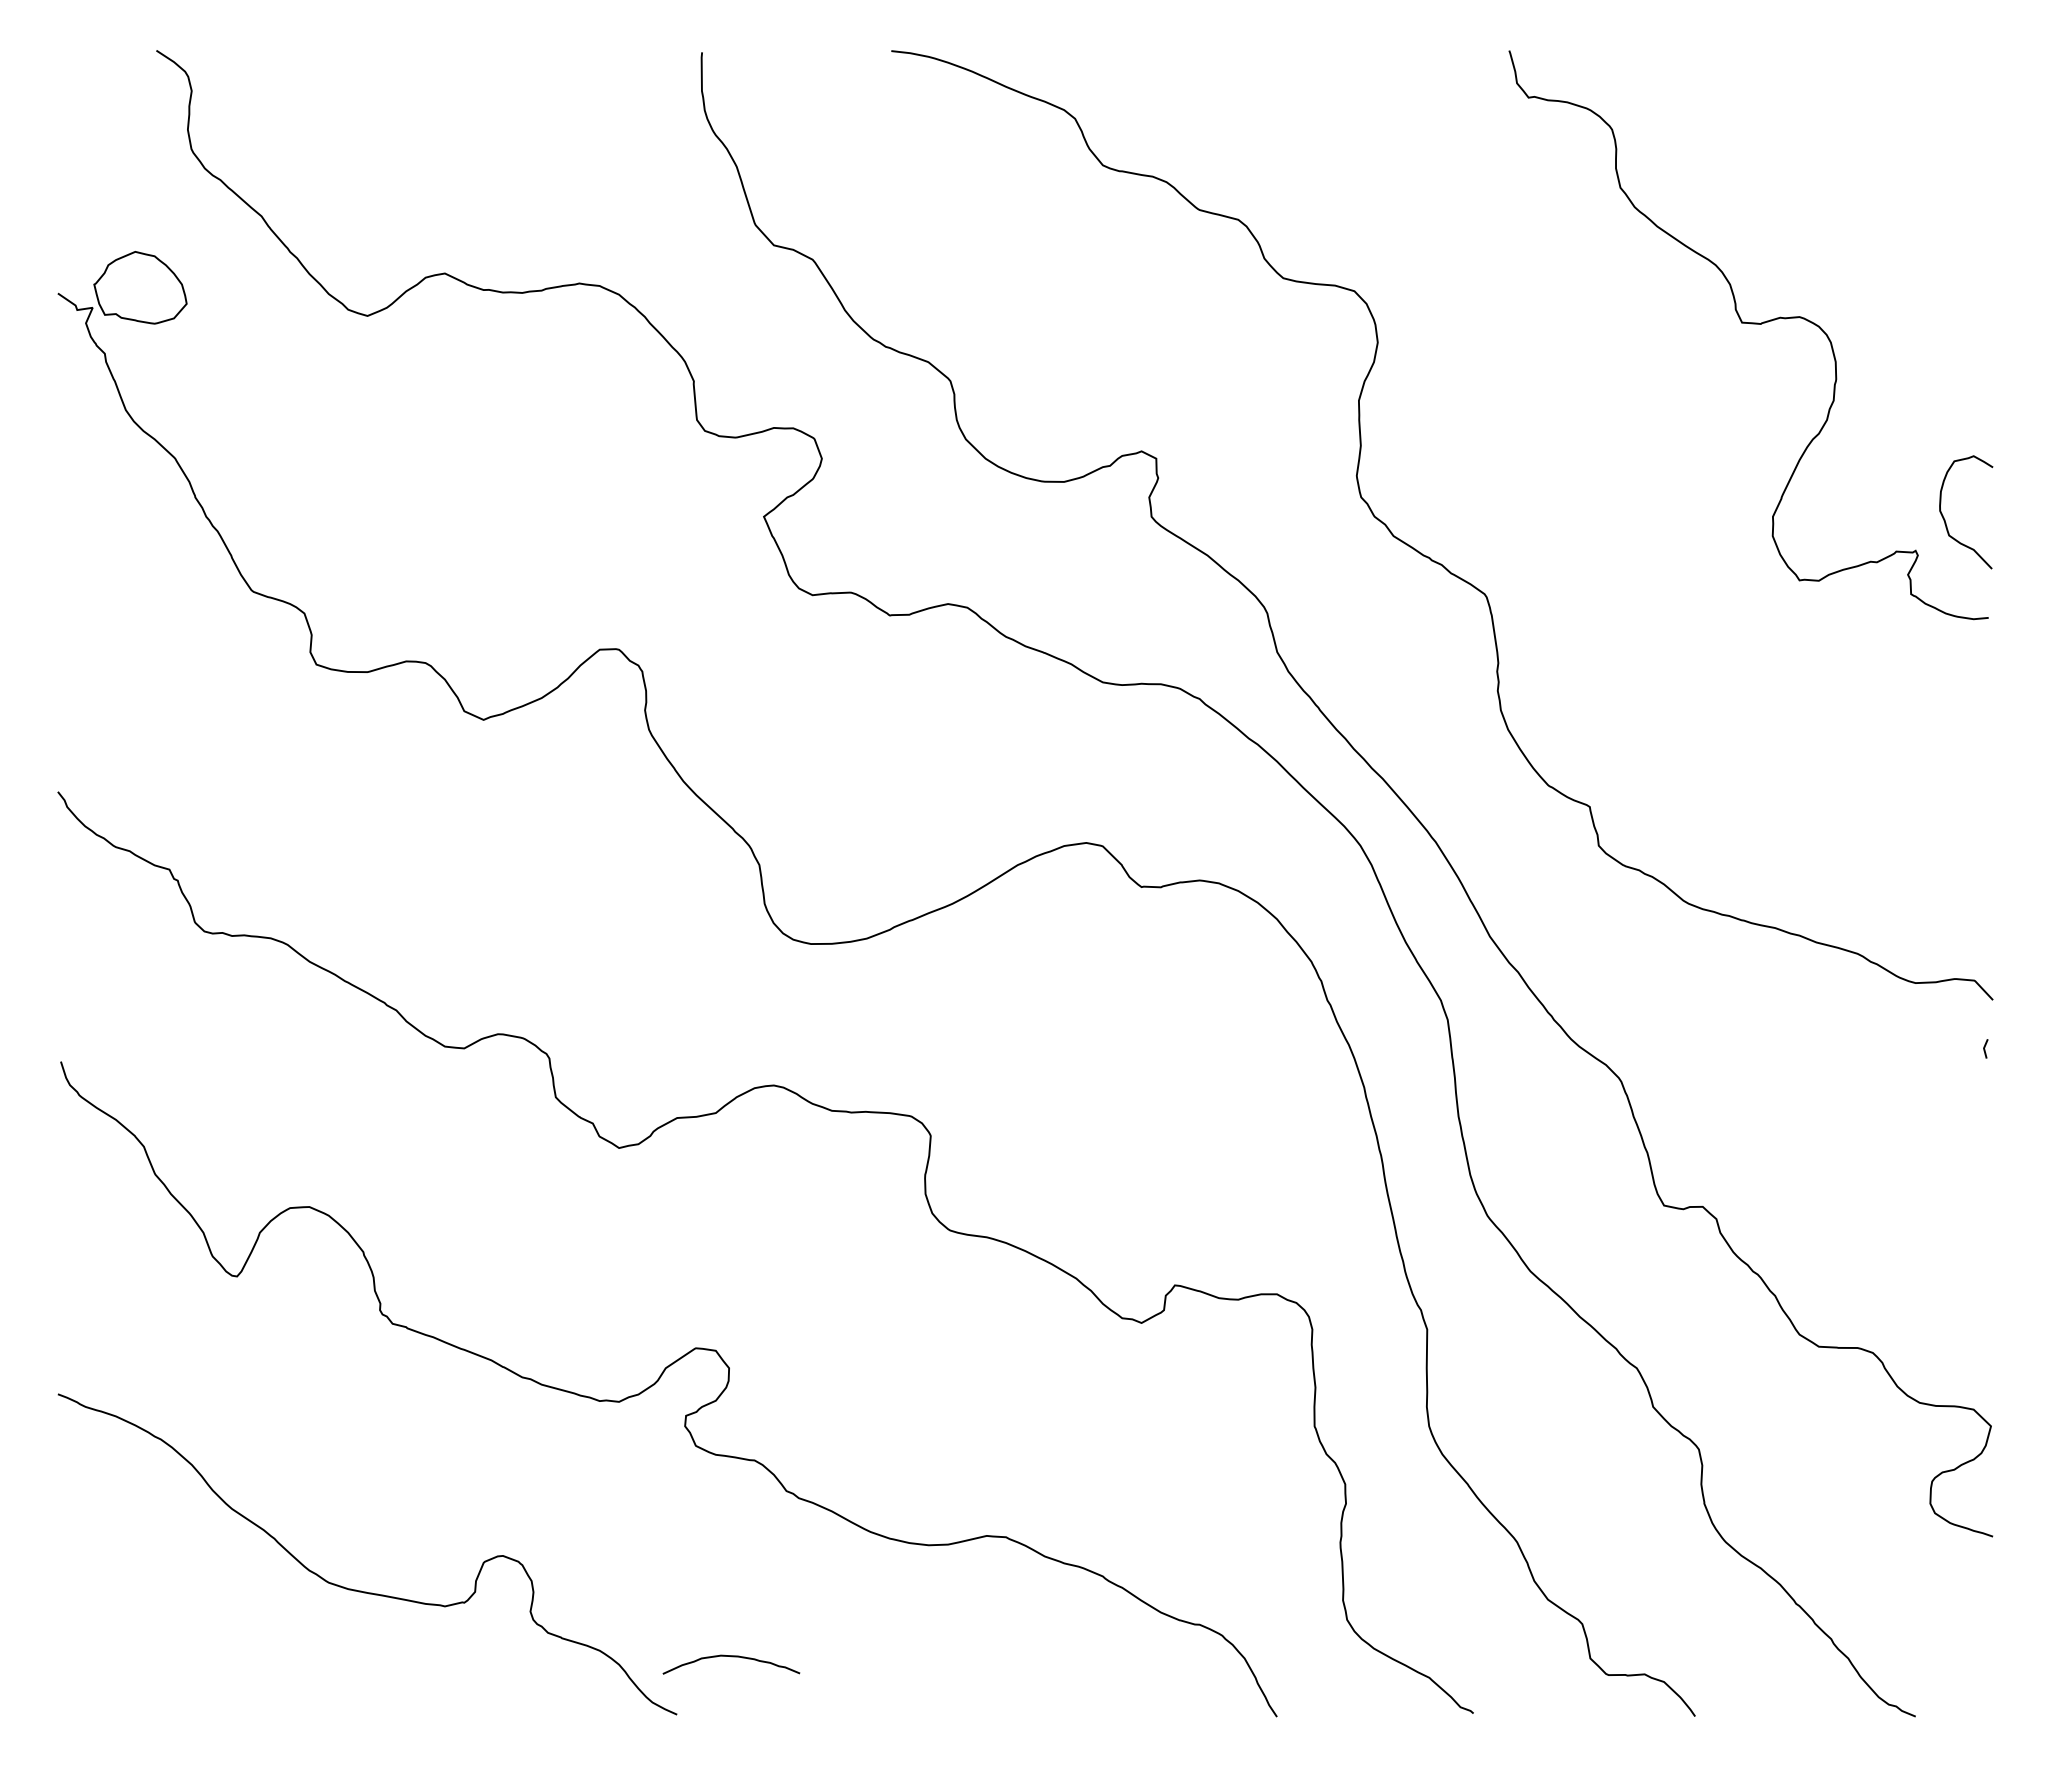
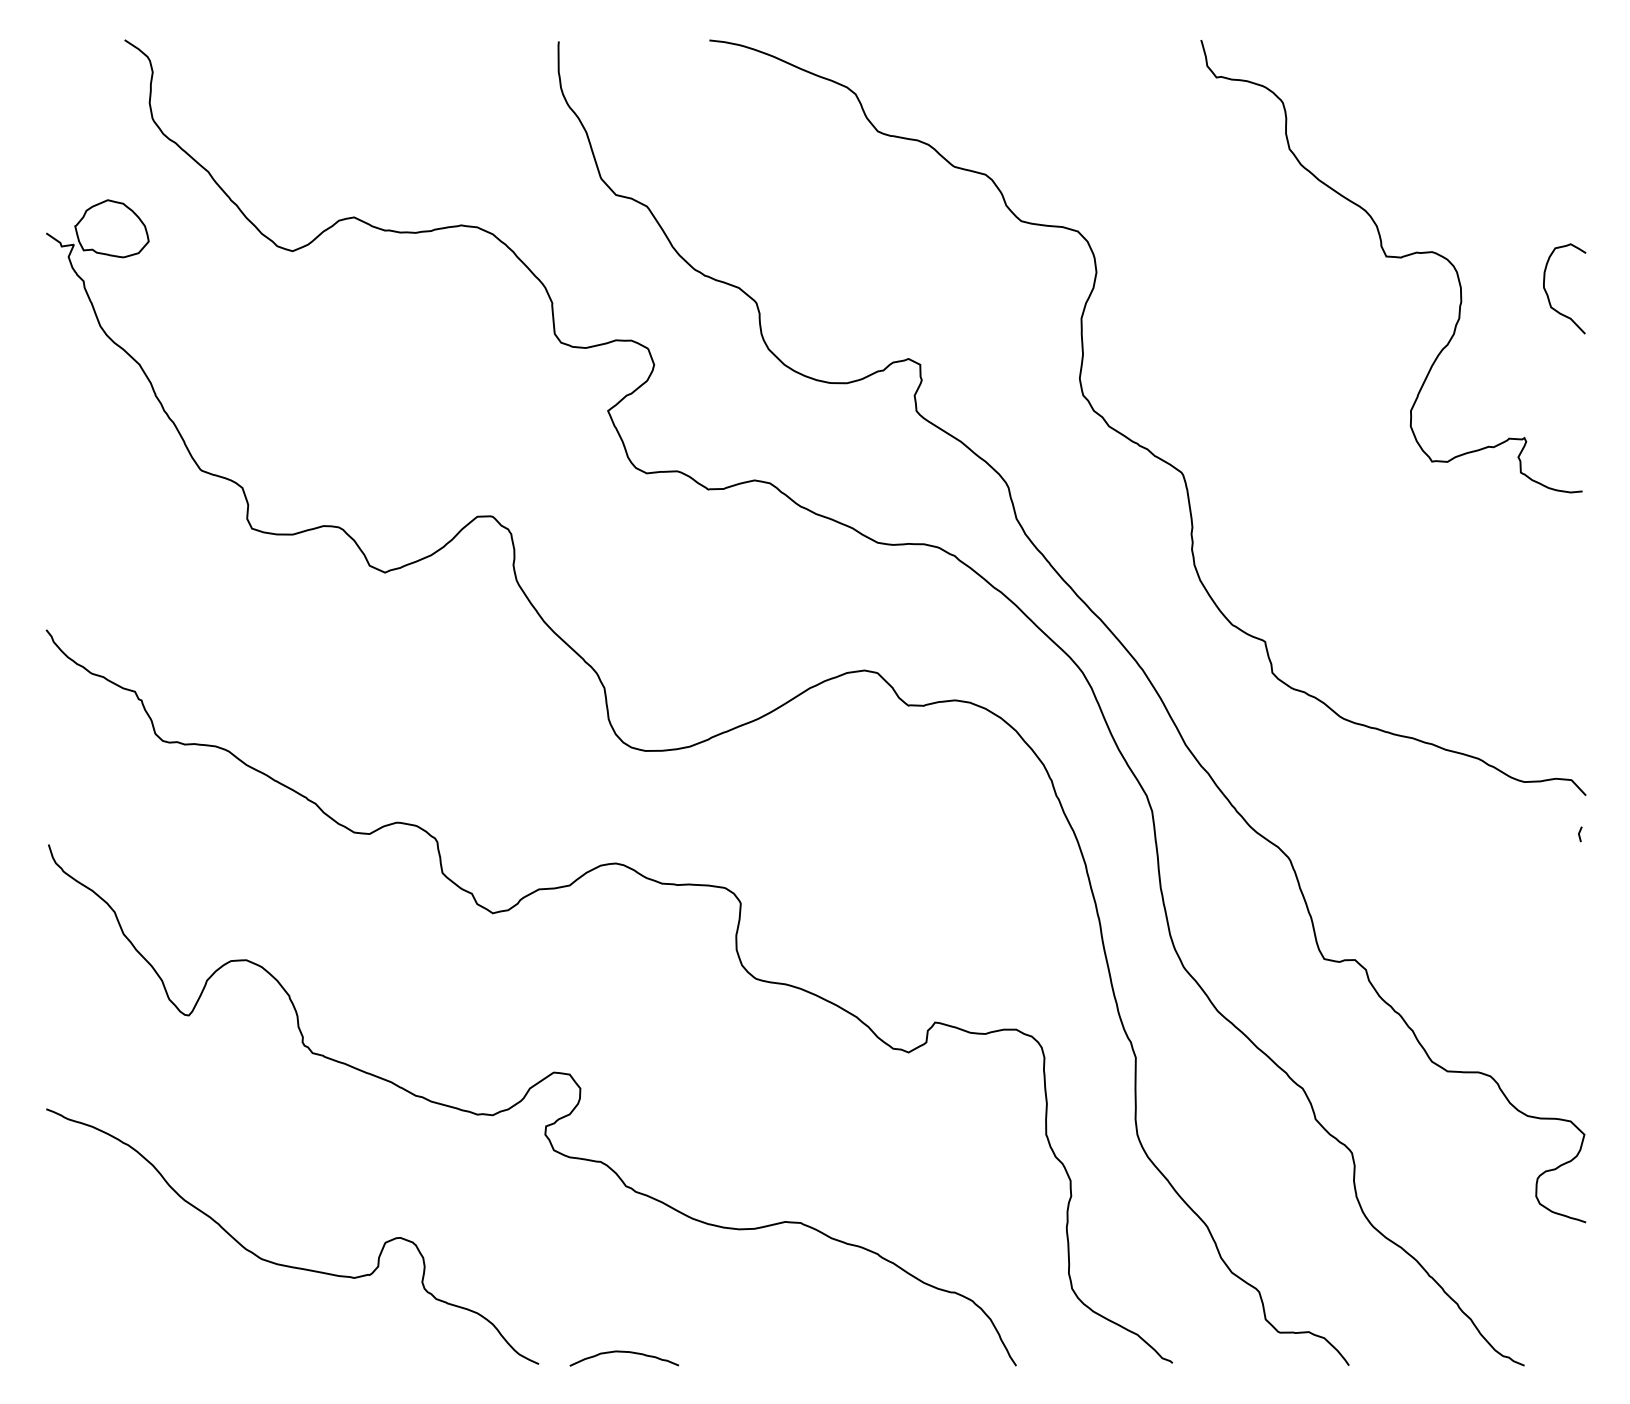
curve: (1945, 519) -> (1548, 294), moved
curve: (731, 1657) -> (624, 1352), moved

